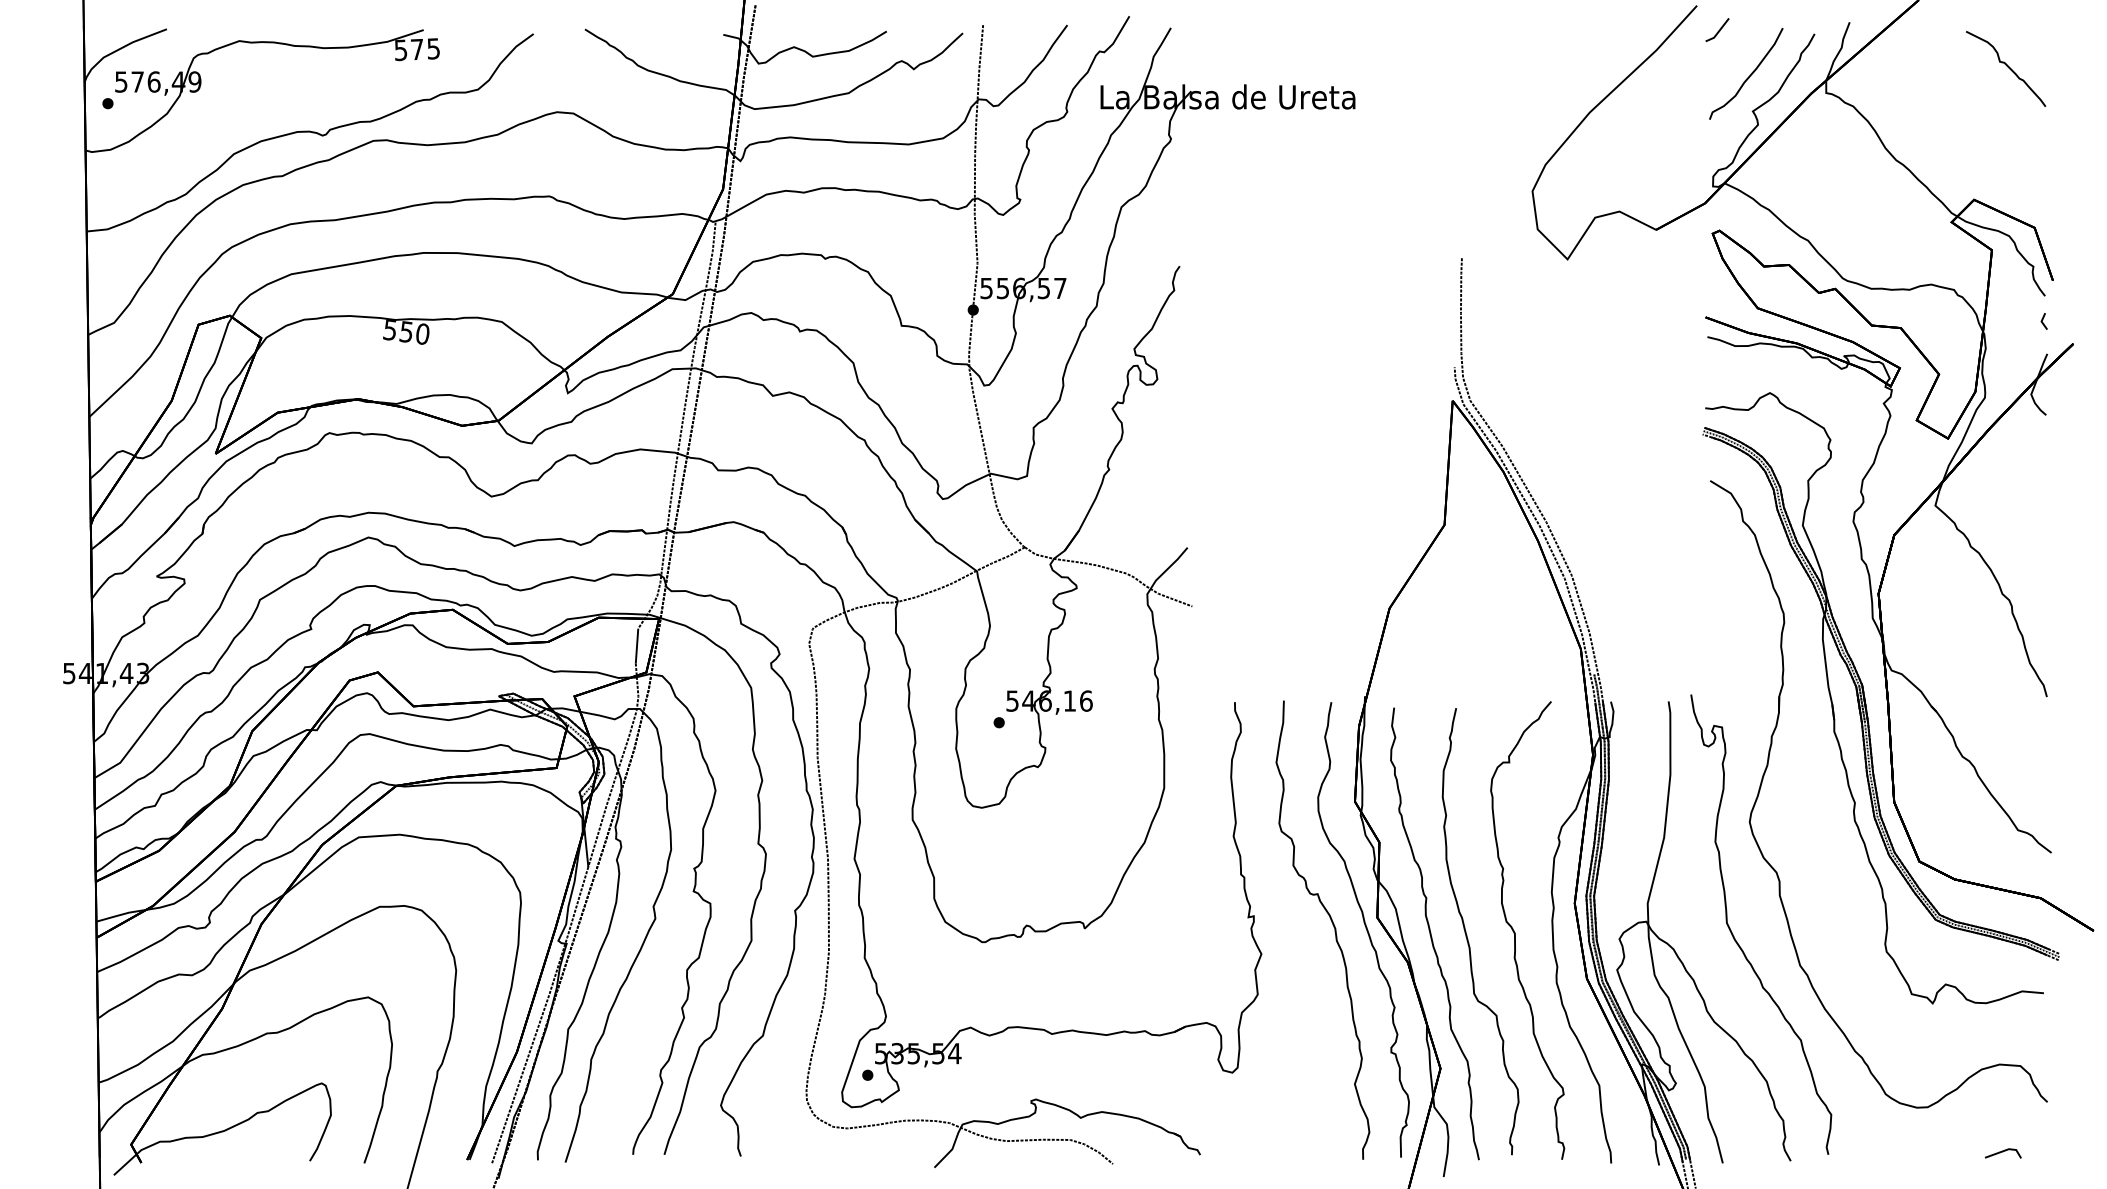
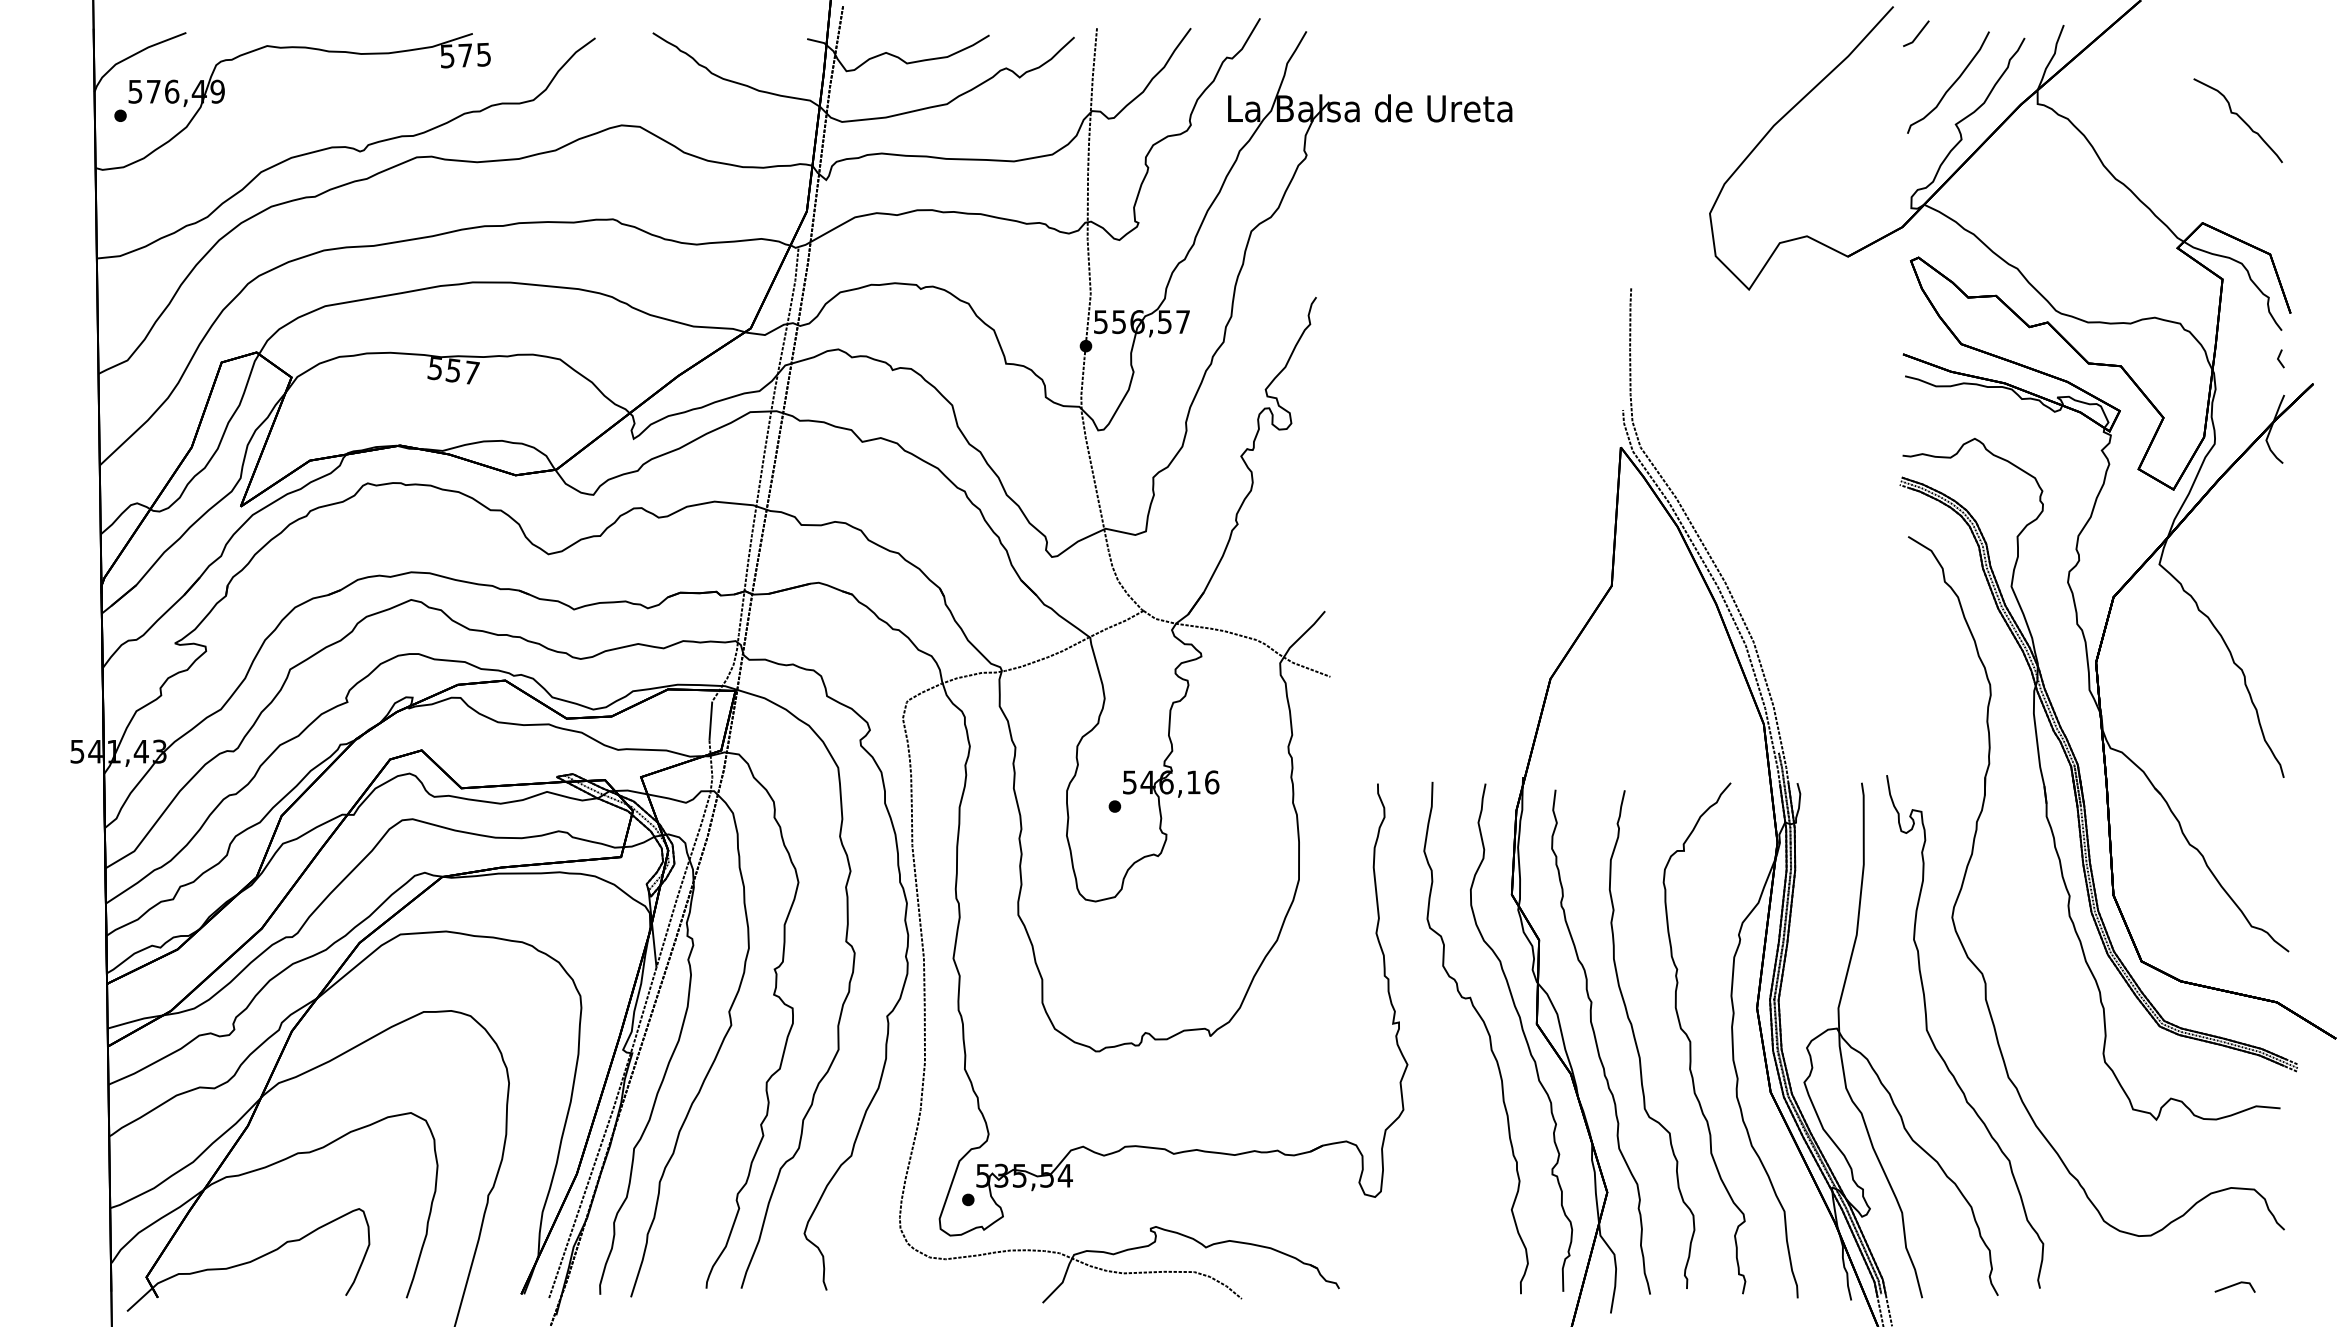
part: (2005, 68) -> (2237, 120), moved
text: (422, 333) -> (471, 372), 550 -> 557

